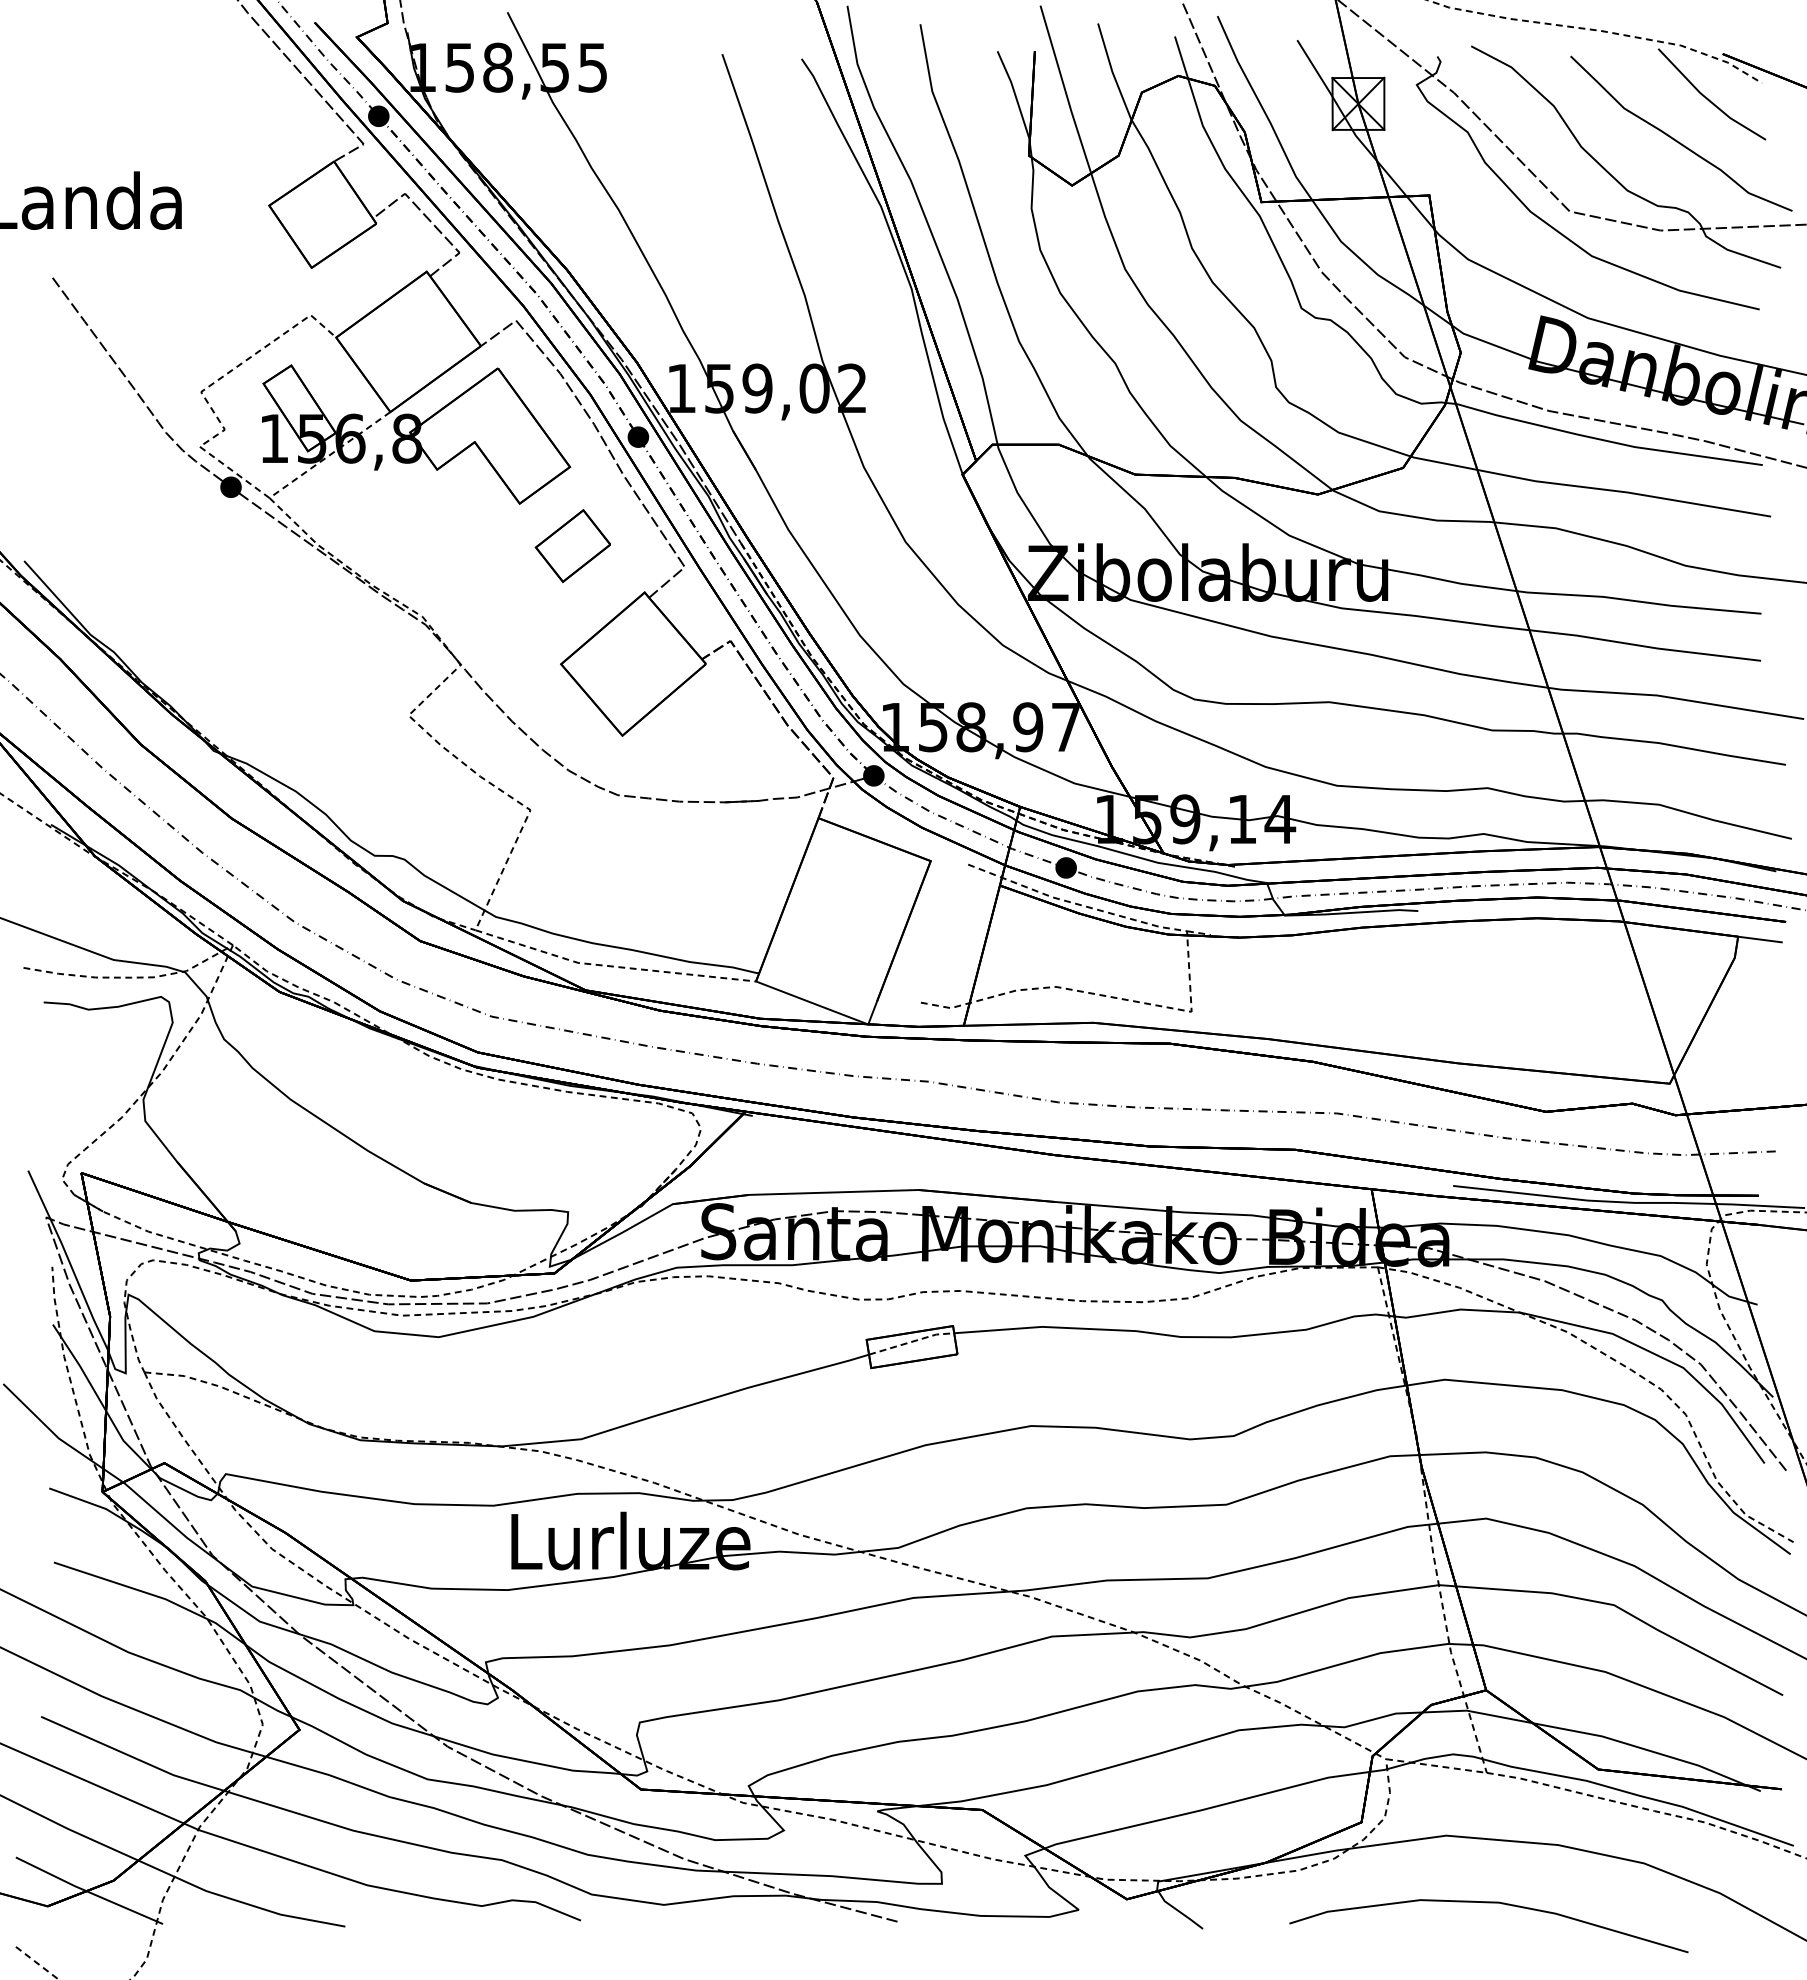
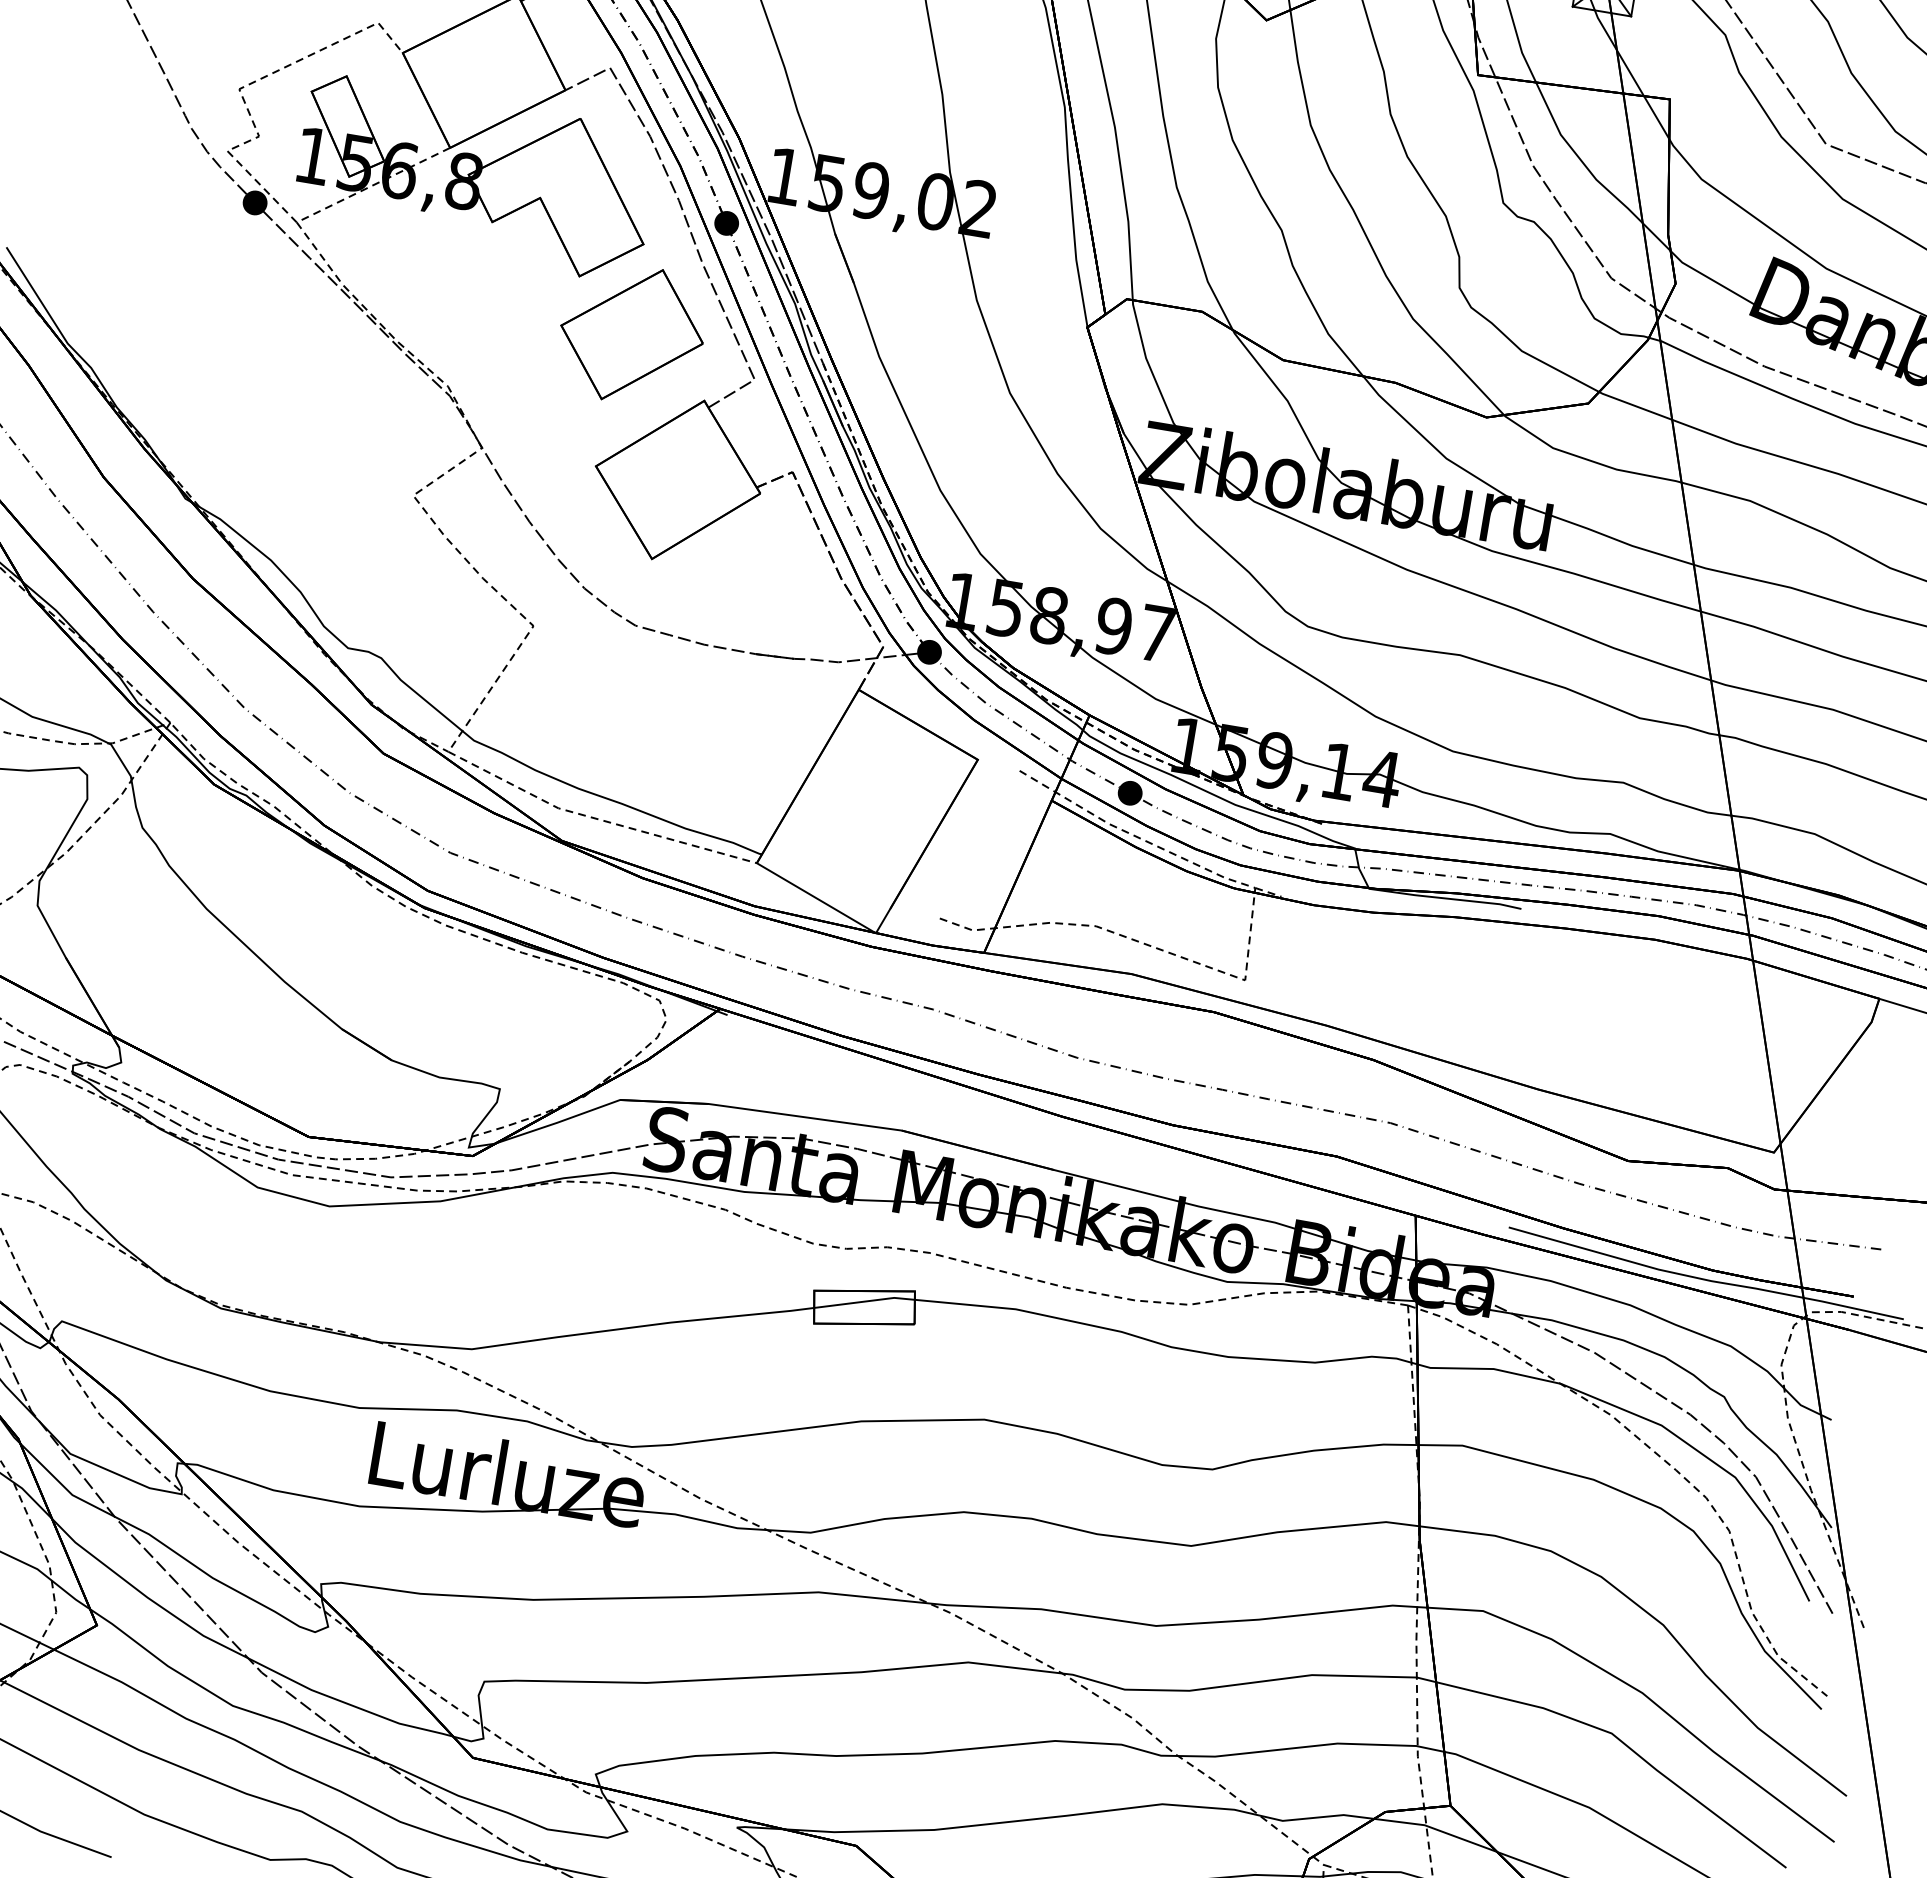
part: (572, 545) -> (631, 333), size x1.67
line: (911, 1341) -> (864, 1301), dashed -> solid

